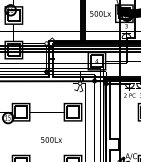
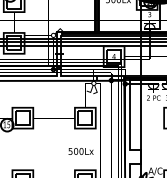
text: (51, 139) -> (81, 150), moved

